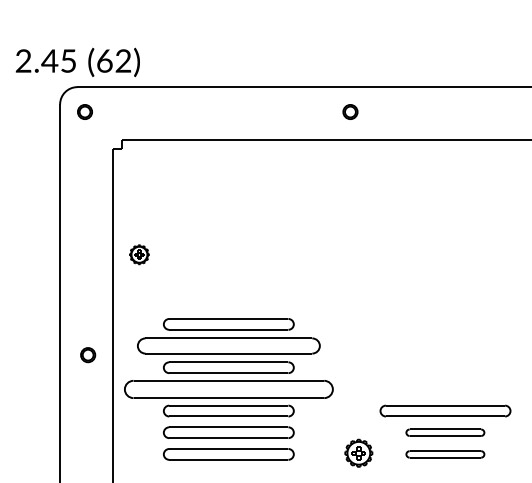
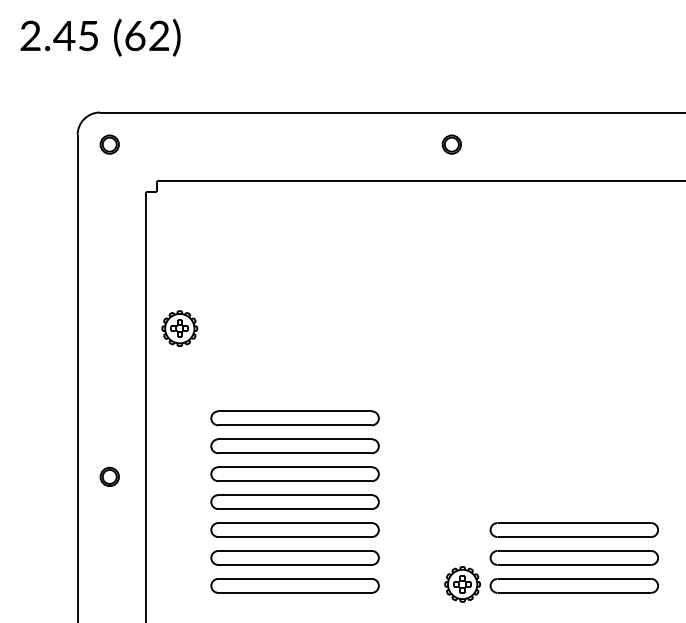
text: (77, 62) -> (100, 37), moved
part: (139, 254) -> (179, 328), size x1.43
part: (228, 346) -> (294, 446), size x0.71
part: (87, 354) -> (109, 476), moved
part: (228, 388) -> (294, 501), size x0.62
part: (444, 432) -> (573, 557), size x1.67
part: (444, 454) -> (573, 585), size x1.67

